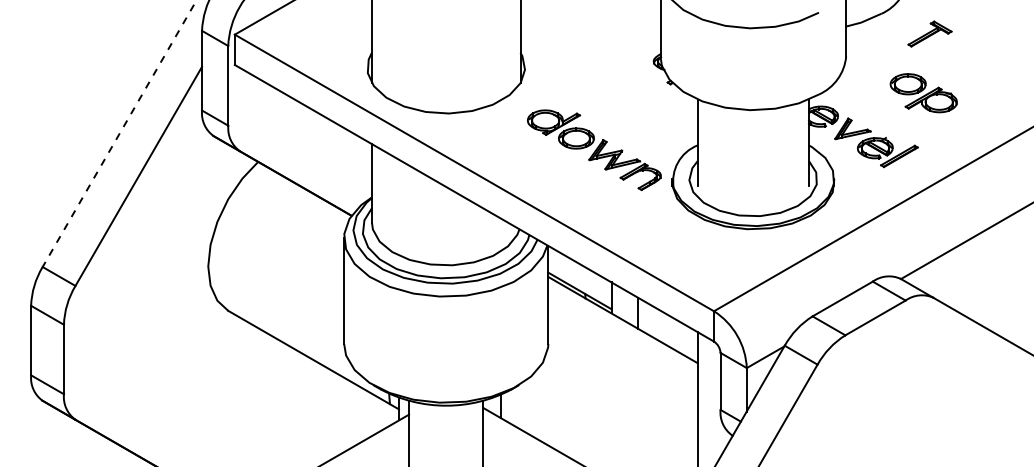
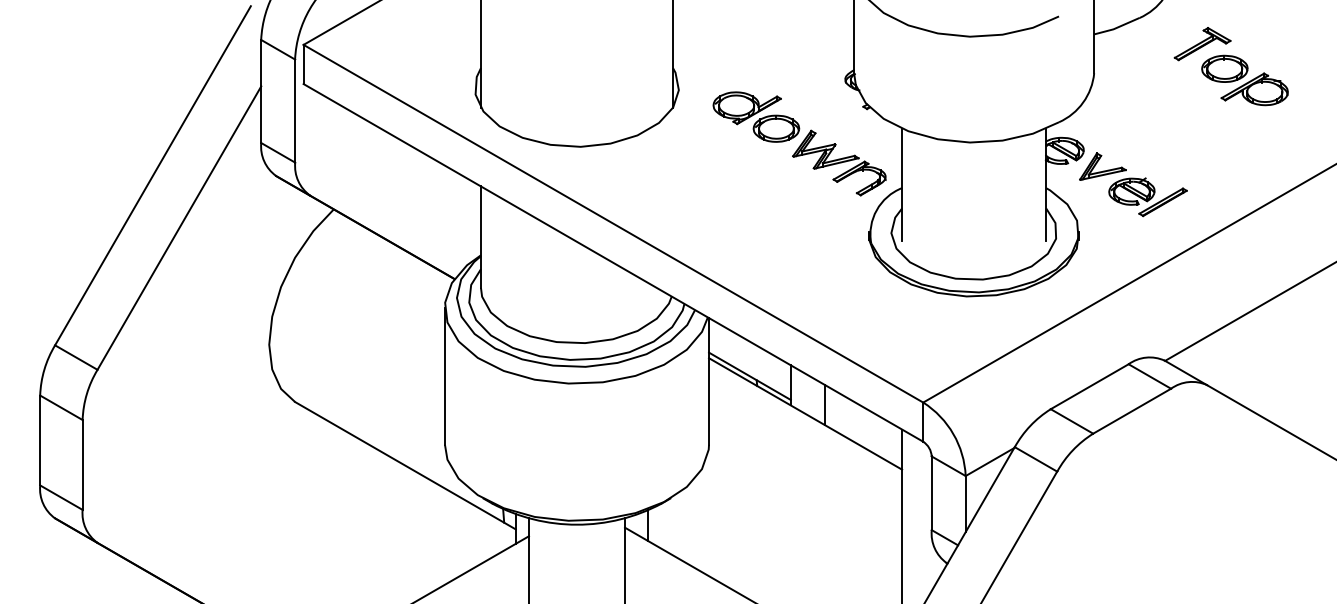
part: (923, 93) -> (1244, 80), moved
line: (118, 136) -> (153, 176), dashed -> solid
part: (594, 150) -> (799, 144), moved

